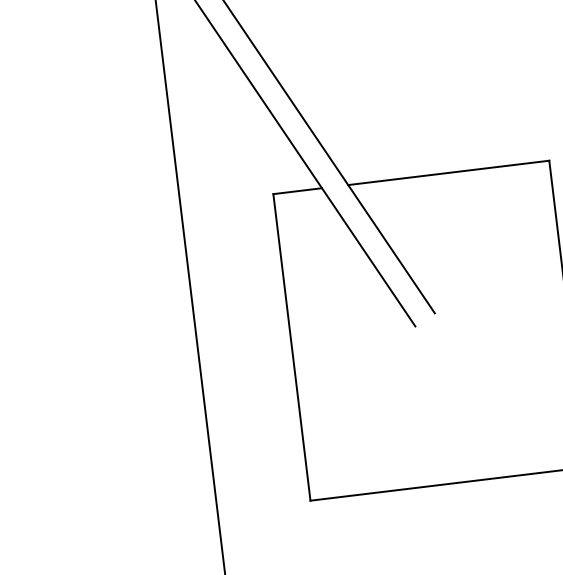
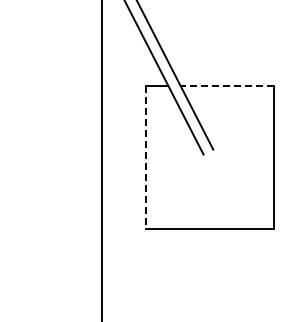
line: (448, 172) -> (227, 85), solid -> dashed
line: (291, 347) -> (145, 157), solid -> dashed

